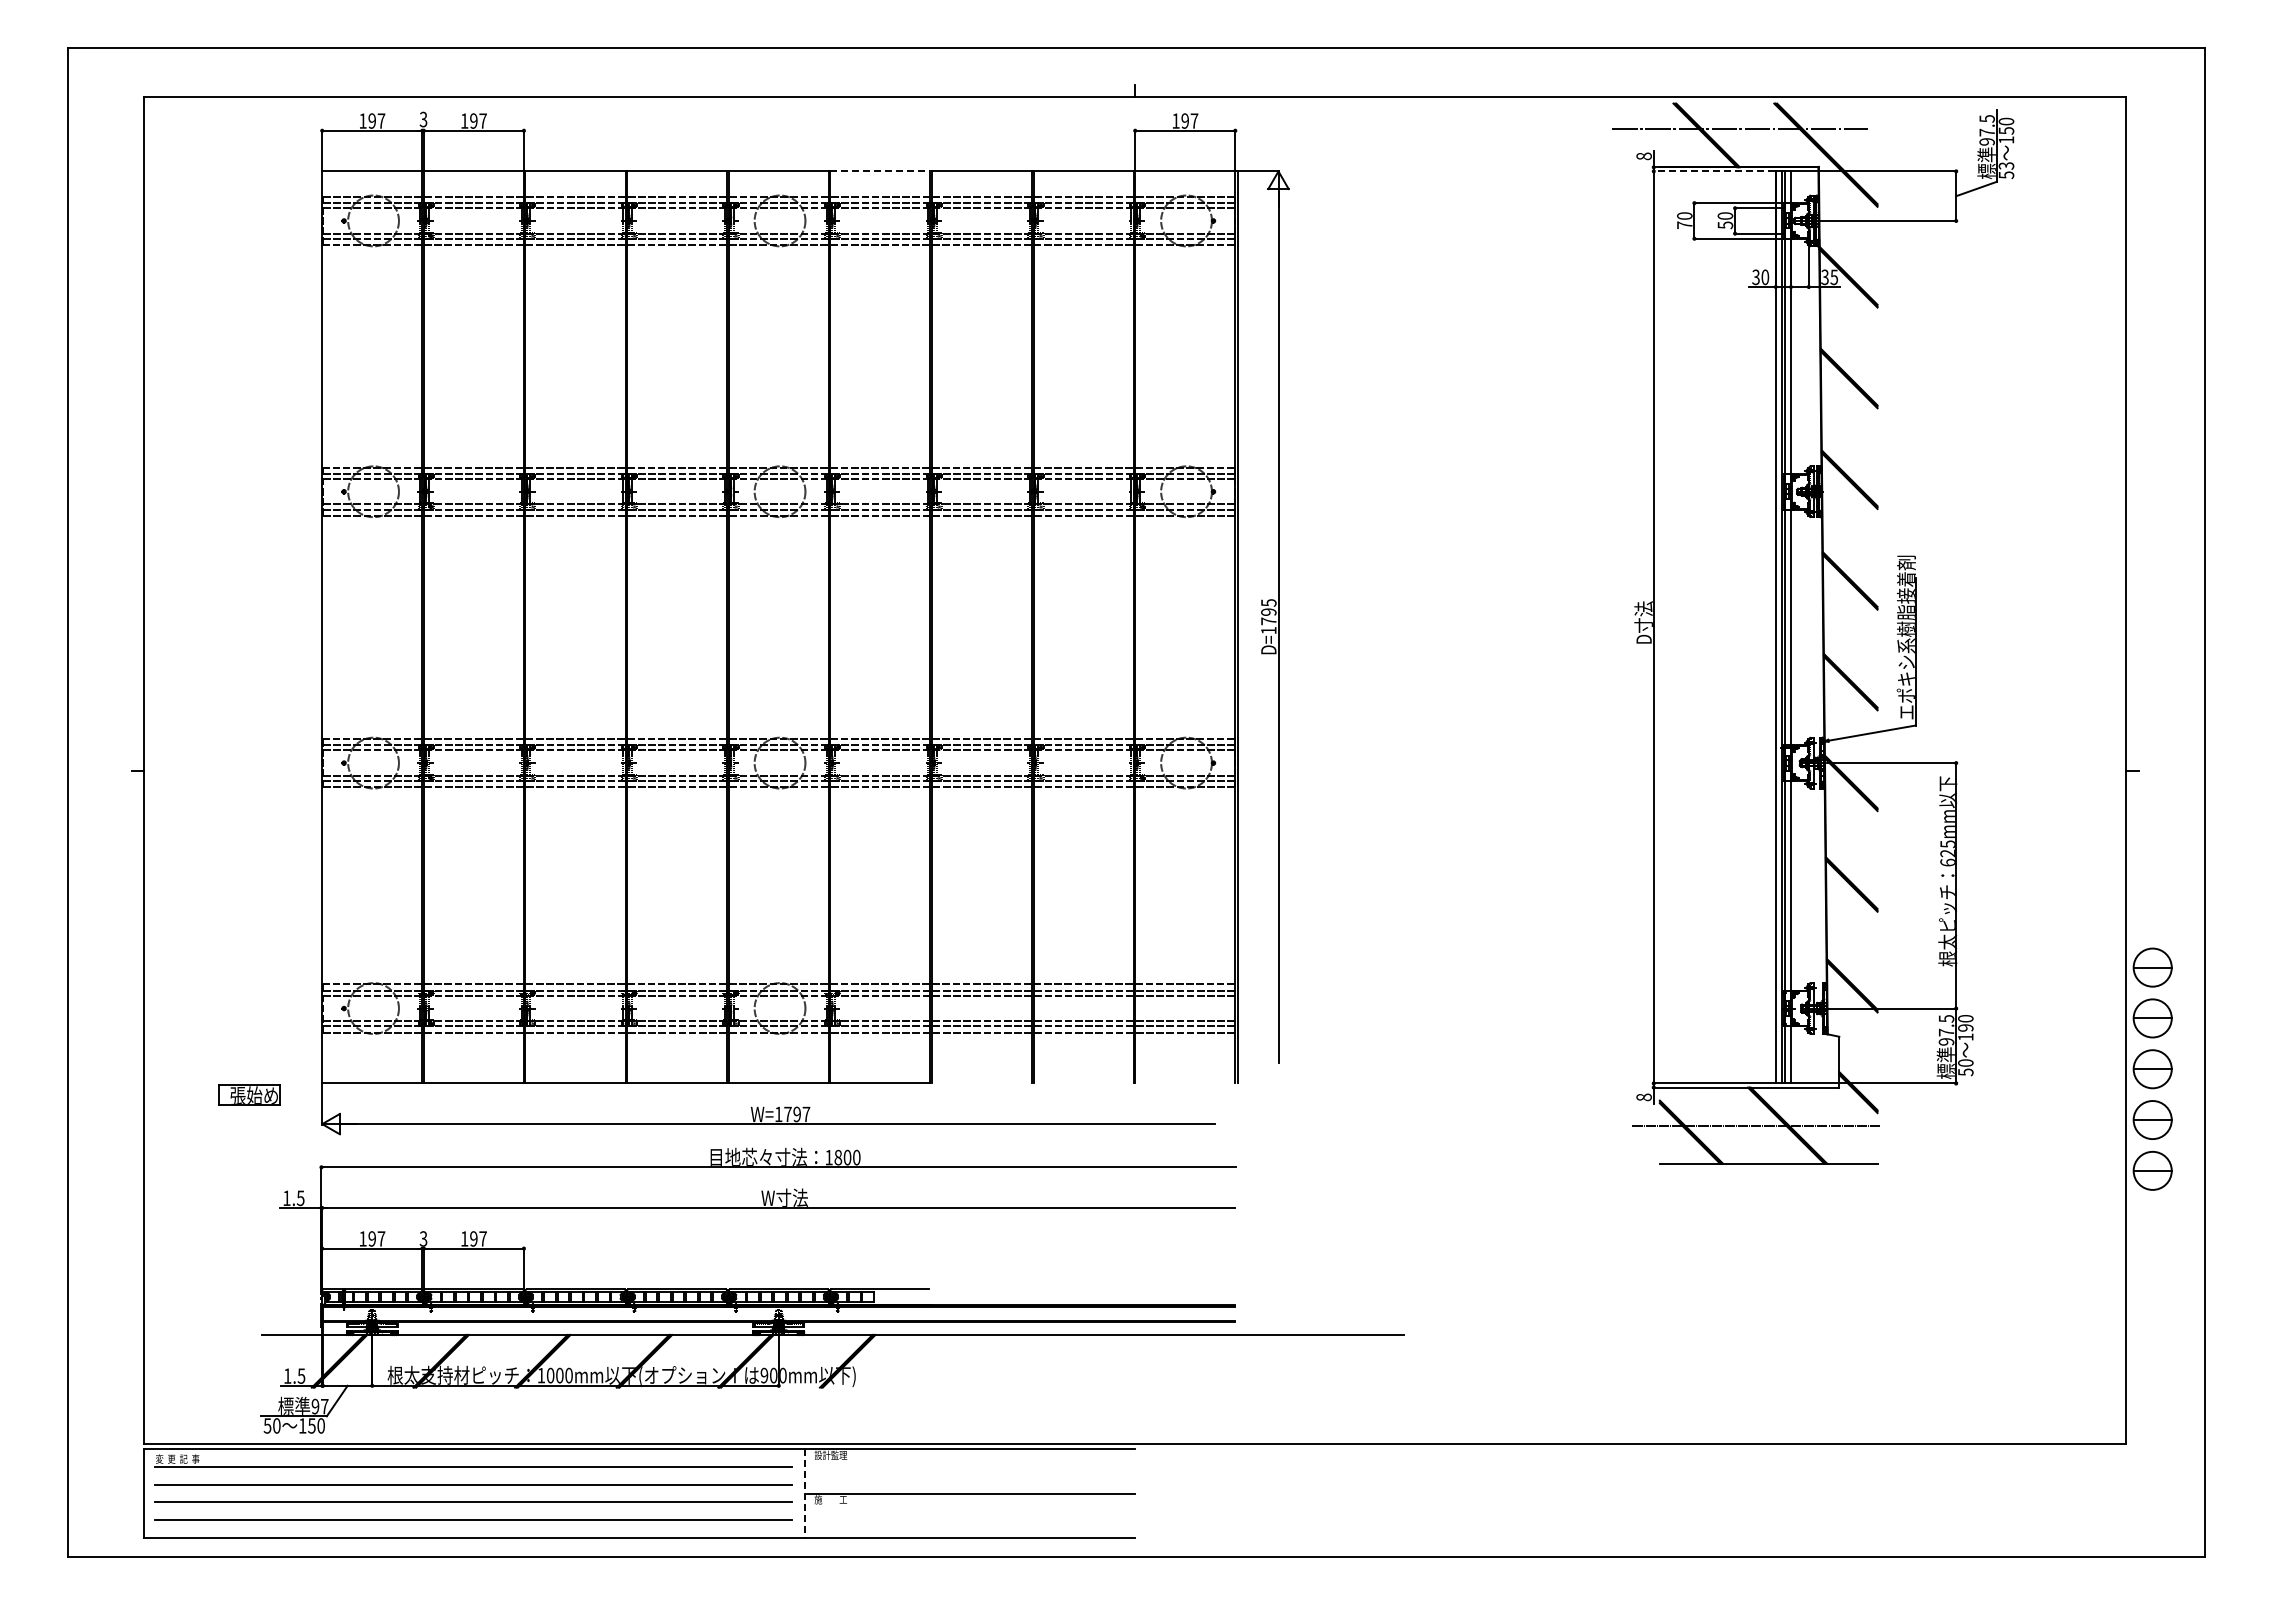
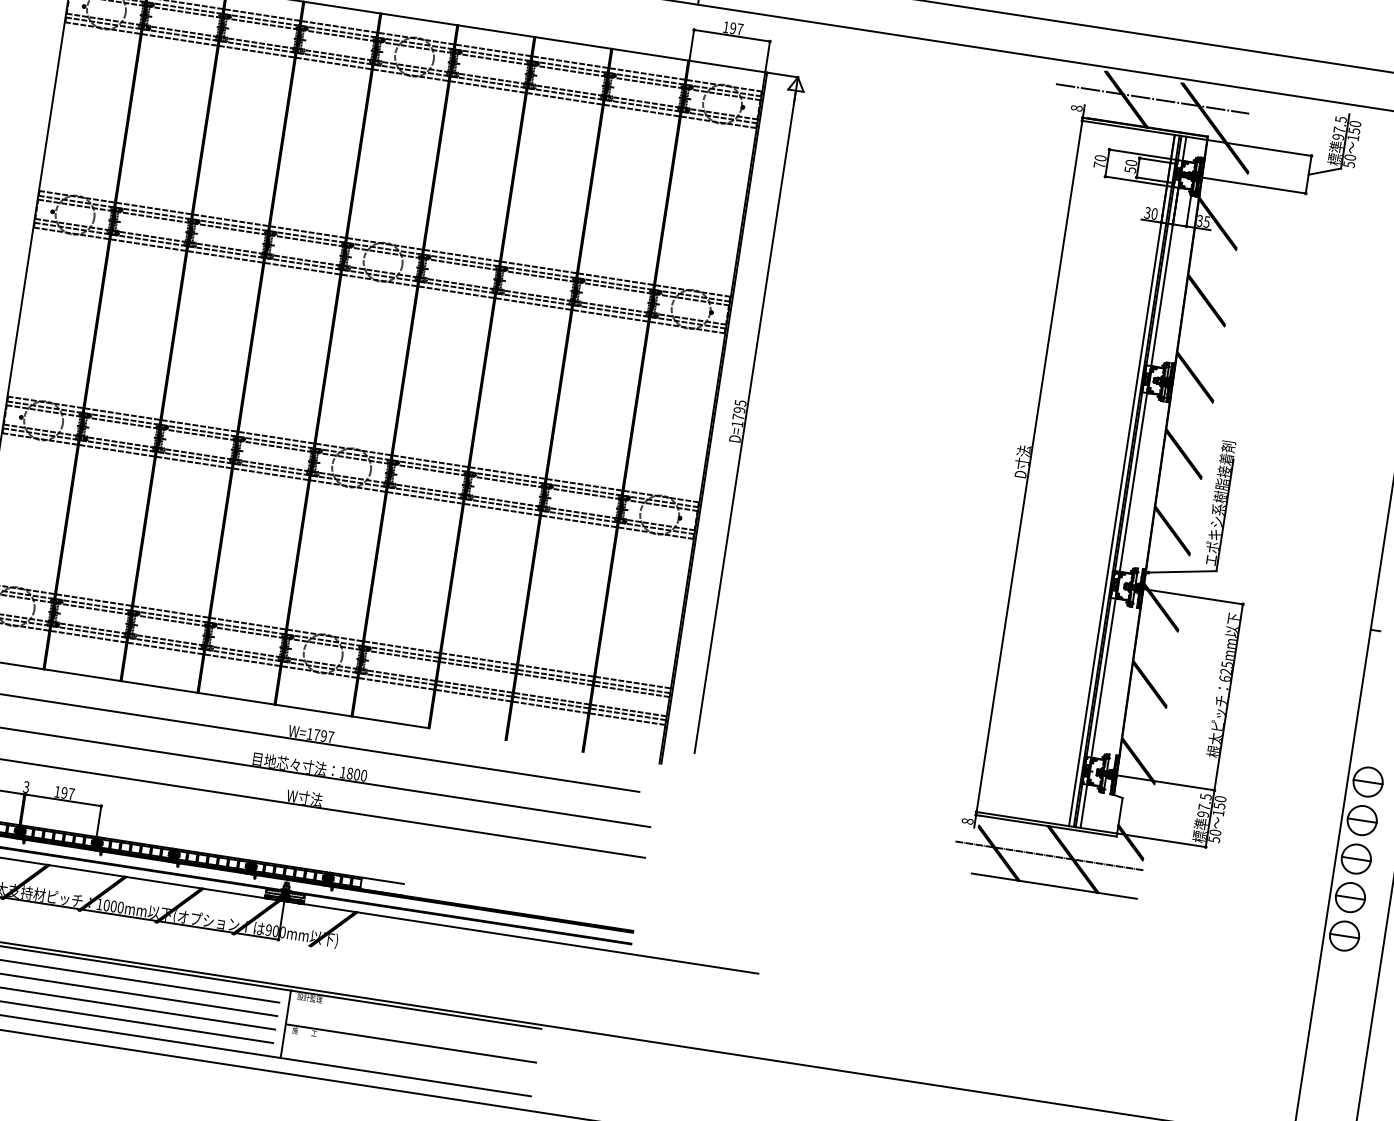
text: (2006, 165) -> (1350, 157), 53 -> 50
line: (880, 171) -> (496, 31), dashed -> solid
line: (1714, 171) -> (1128, 127), dashed -> solid
text: (1965, 1027) -> (1219, 805), 190 -> 150
line: (804, 1494) -> (285, 1024), dashed -> solid

